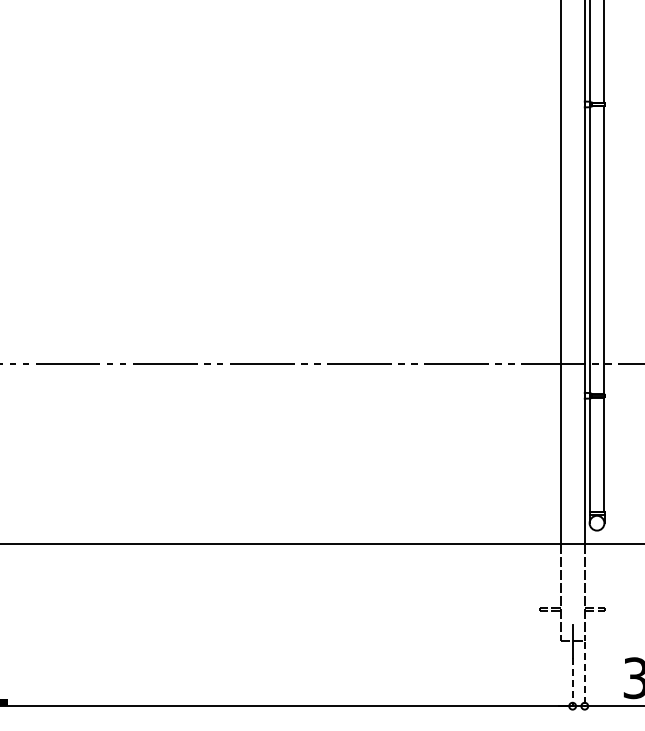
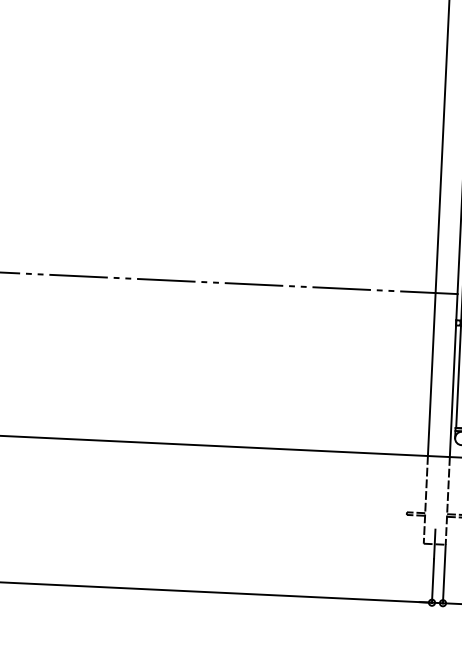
line: (584, 674) -> (444, 574), dashed -> solid
line: (572, 682) -> (432, 581), dashed -> solid

